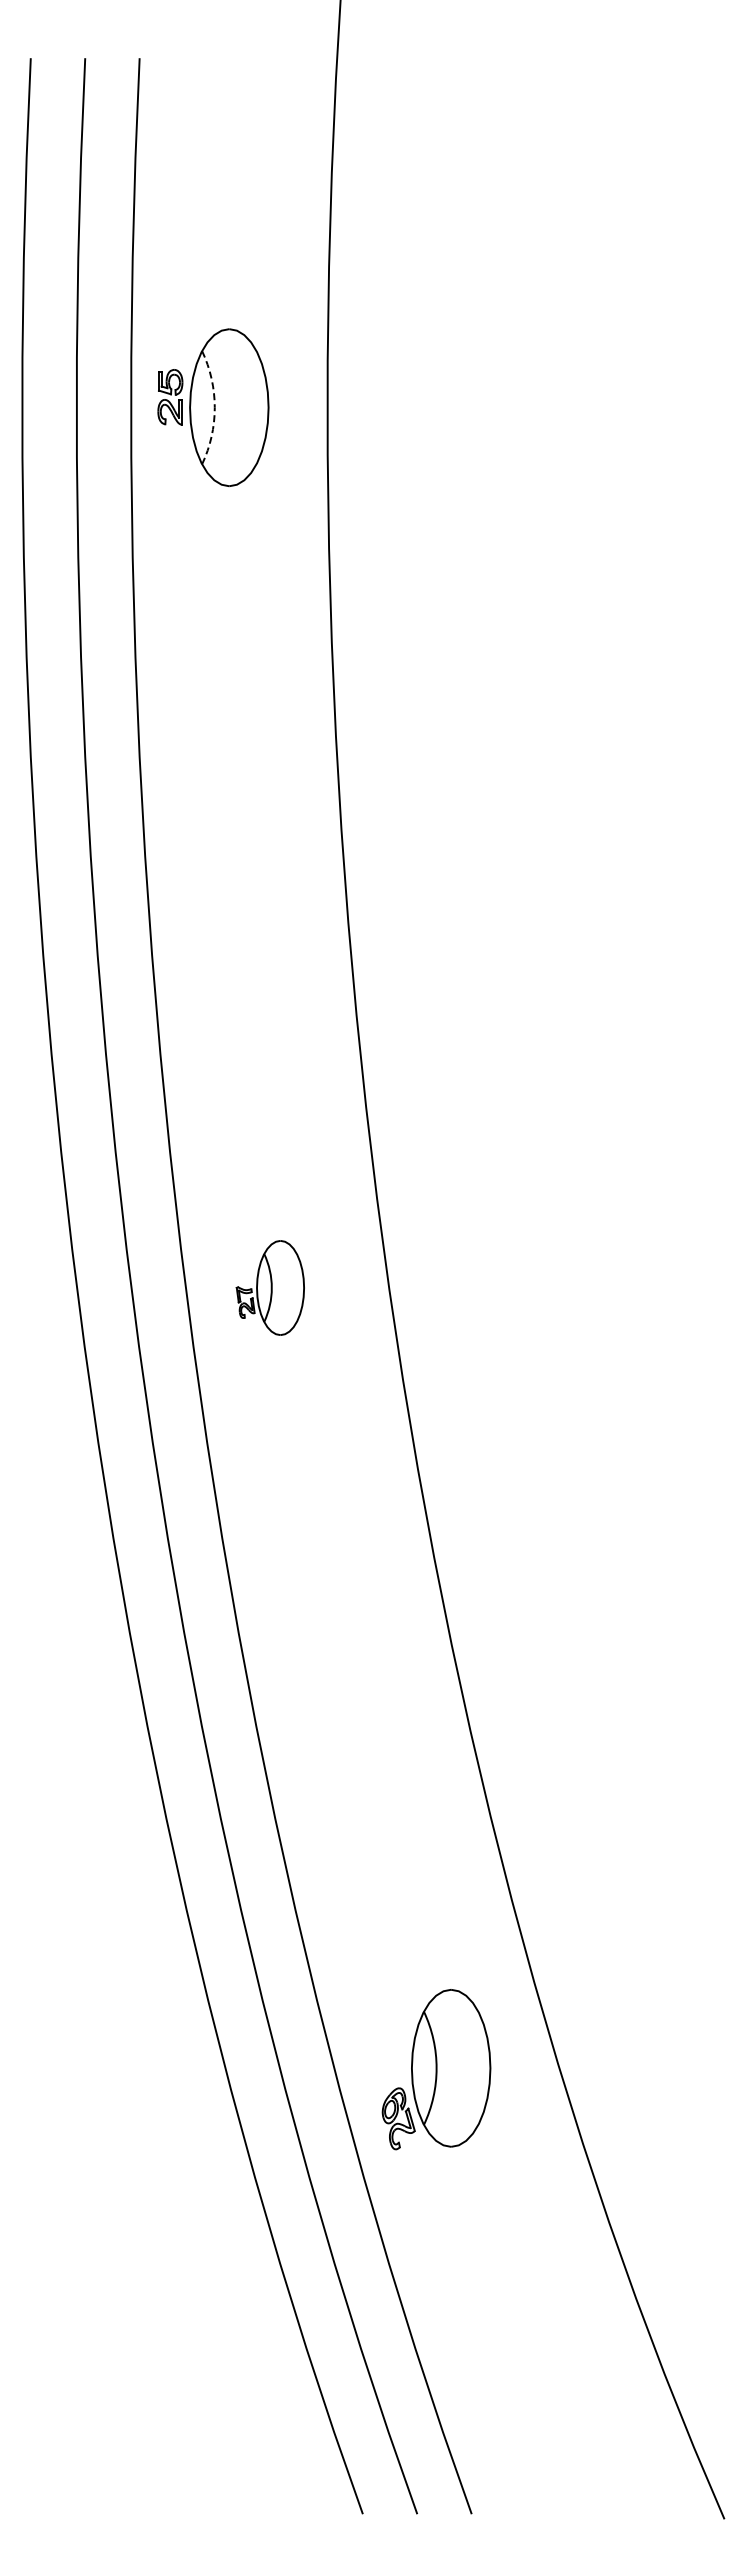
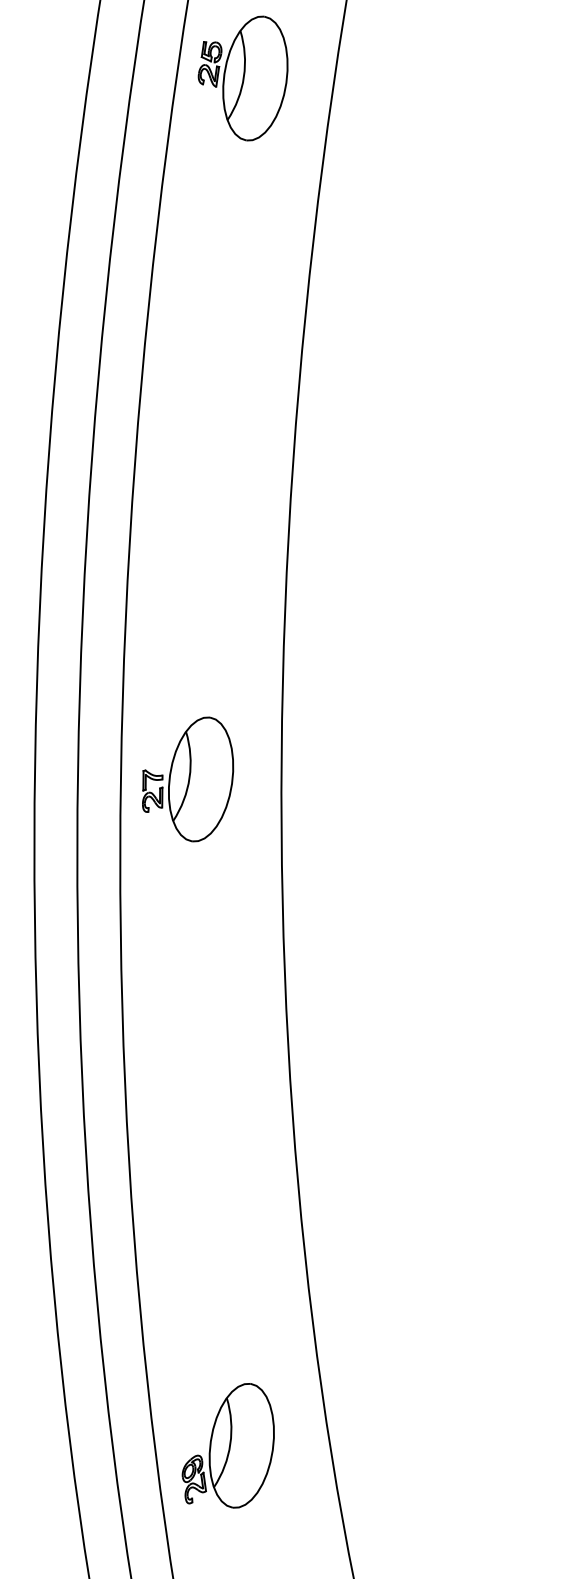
arc: (214, 407) -> (243, 76), dashed -> solid
part: (270, 1287) -> (187, 777), size x1.67
part: (436, 2069) -> (230, 1445), moved

